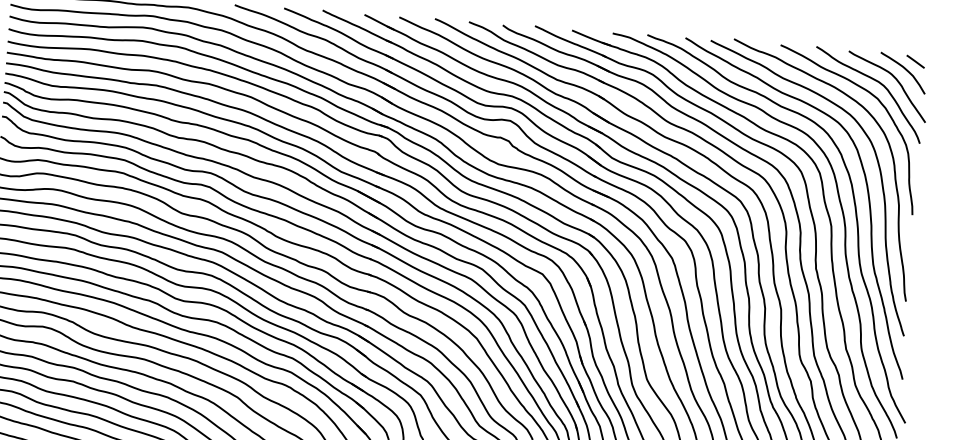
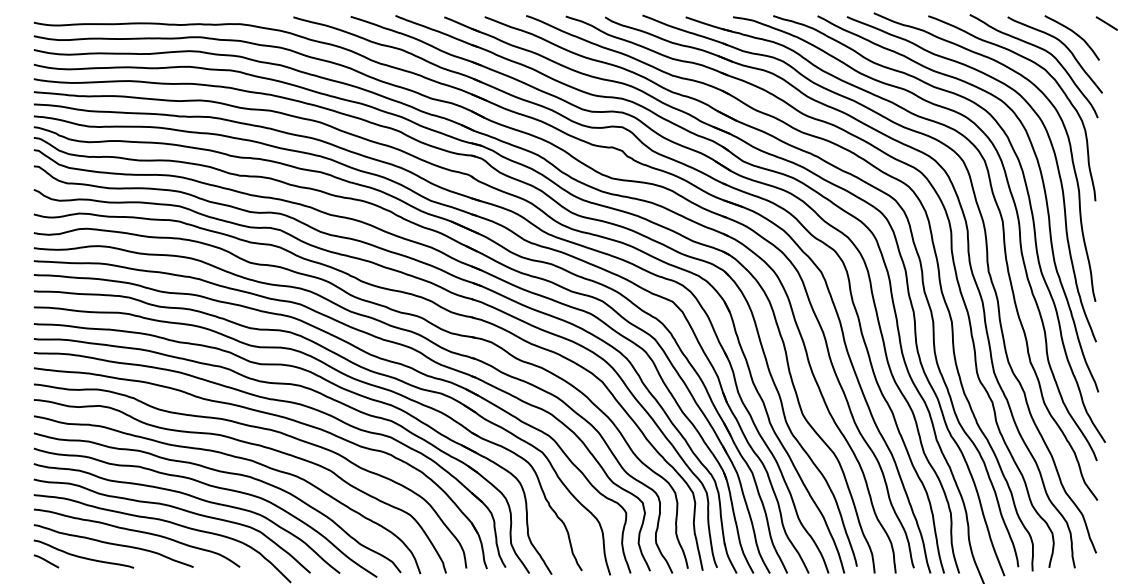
line: (915, 61) -> (1106, 23), moved

